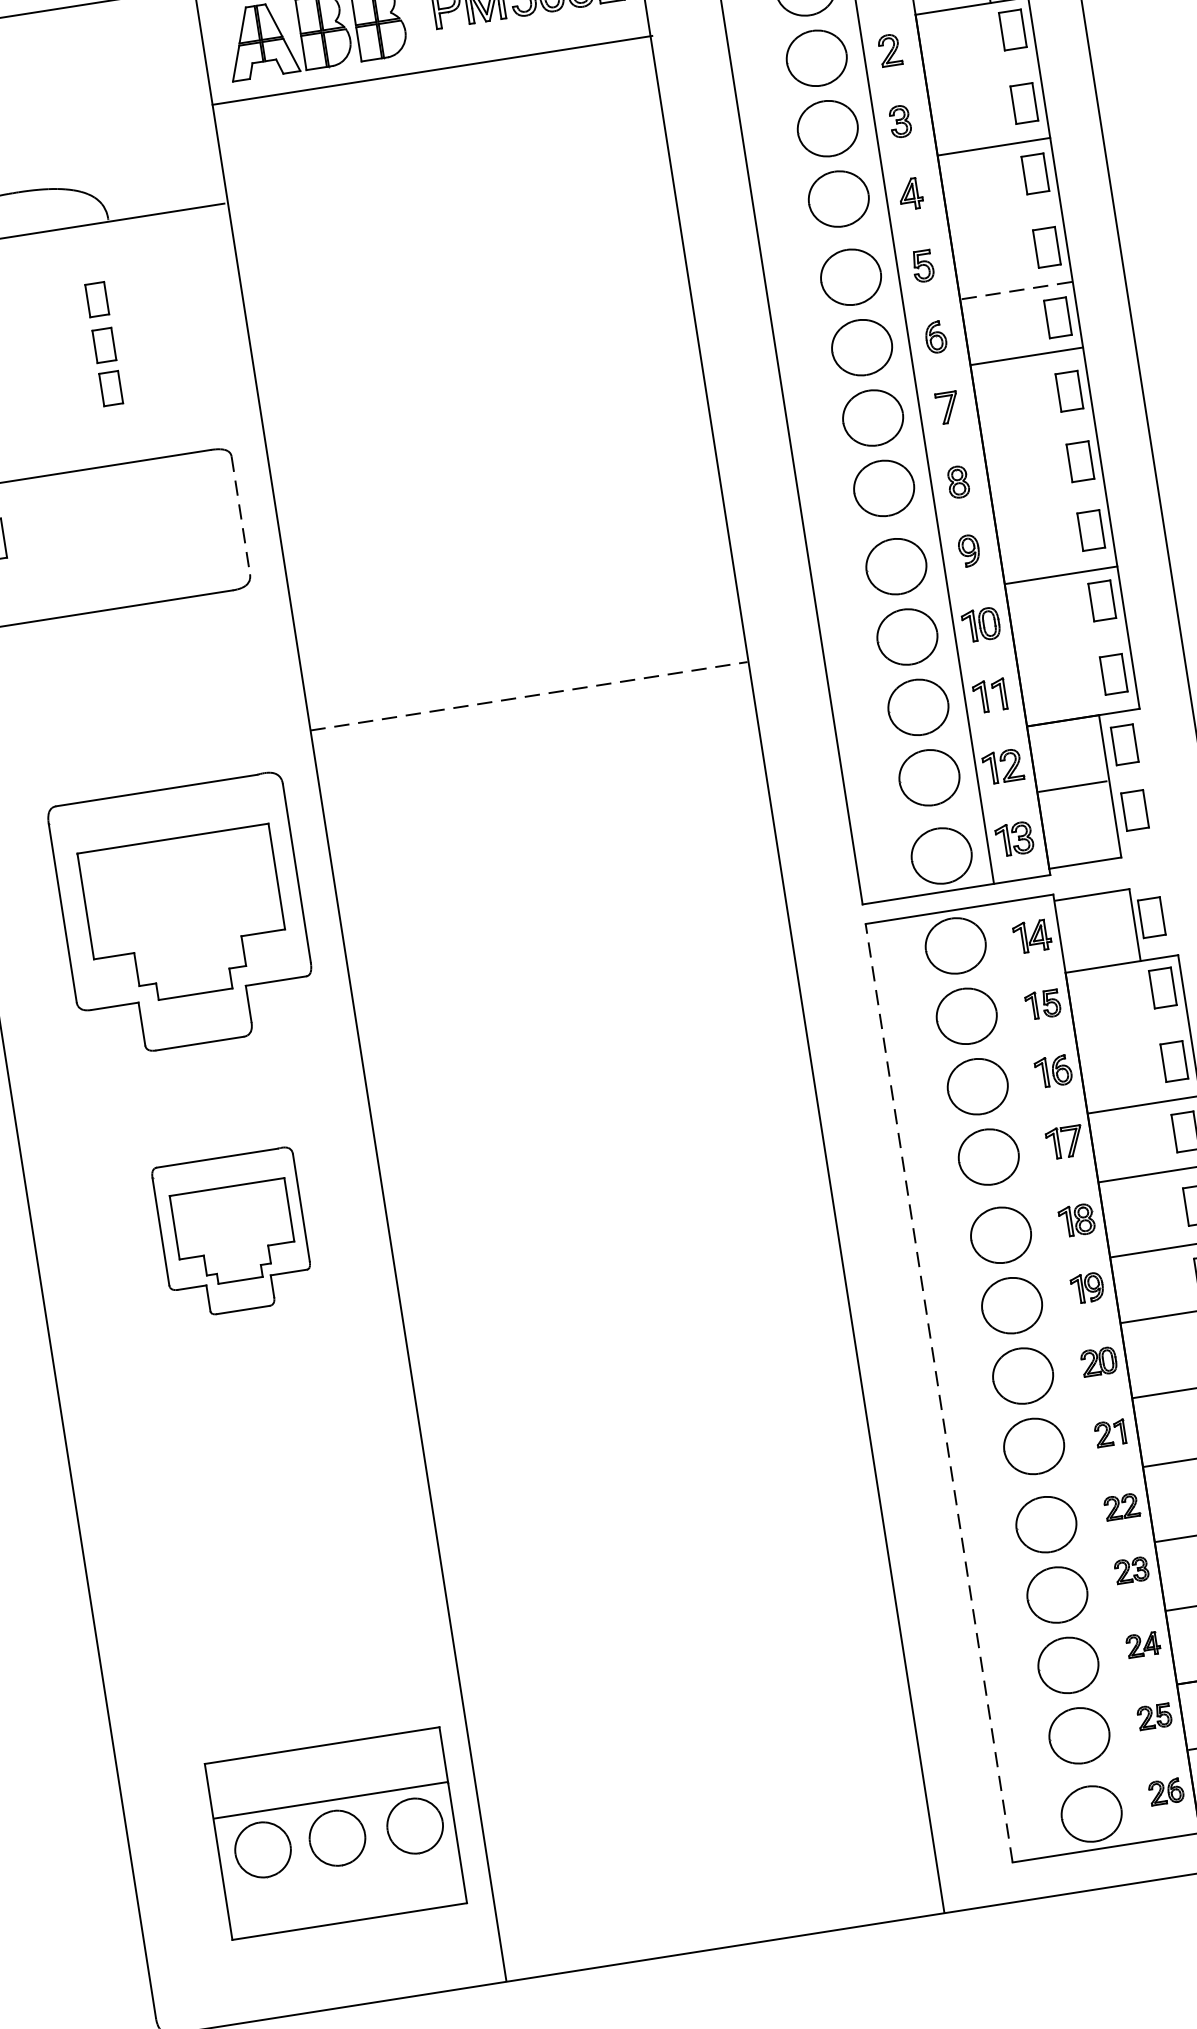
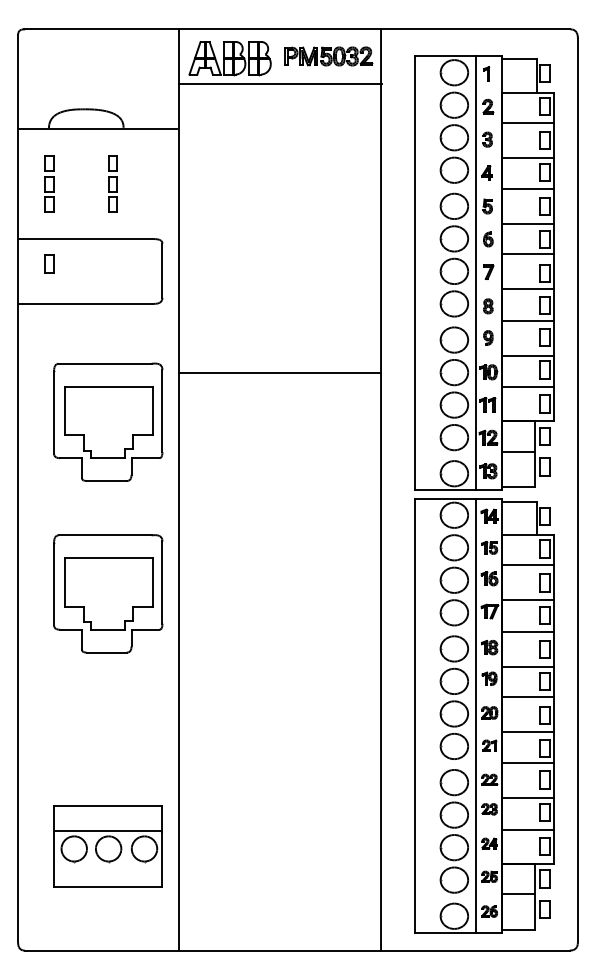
line: (983, 70) -> (528, 122), added
line: (1005, 215) -> (528, 189), added
line: (1017, 291) -> (528, 224), dashed -> solid
line: (1039, 432) -> (528, 289), added
line: (1050, 499) -> (528, 320), added
line: (241, 517) -> (162, 271), dashed -> solid
line: (1072, 644) -> (528, 387), added
line: (528, 696) -> (279, 372), dashed -> solid
part: (183, 914) -> (108, 421), moved
line: (1133, 1029) -> (528, 565), added
part: (233, 1232) -> (108, 593), size x1.67
line: (1071, 1371) -> (476, 715), added
line: (939, 1392) -> (415, 715), dashed -> solid
part: (334, 1833) -> (107, 846), moved

